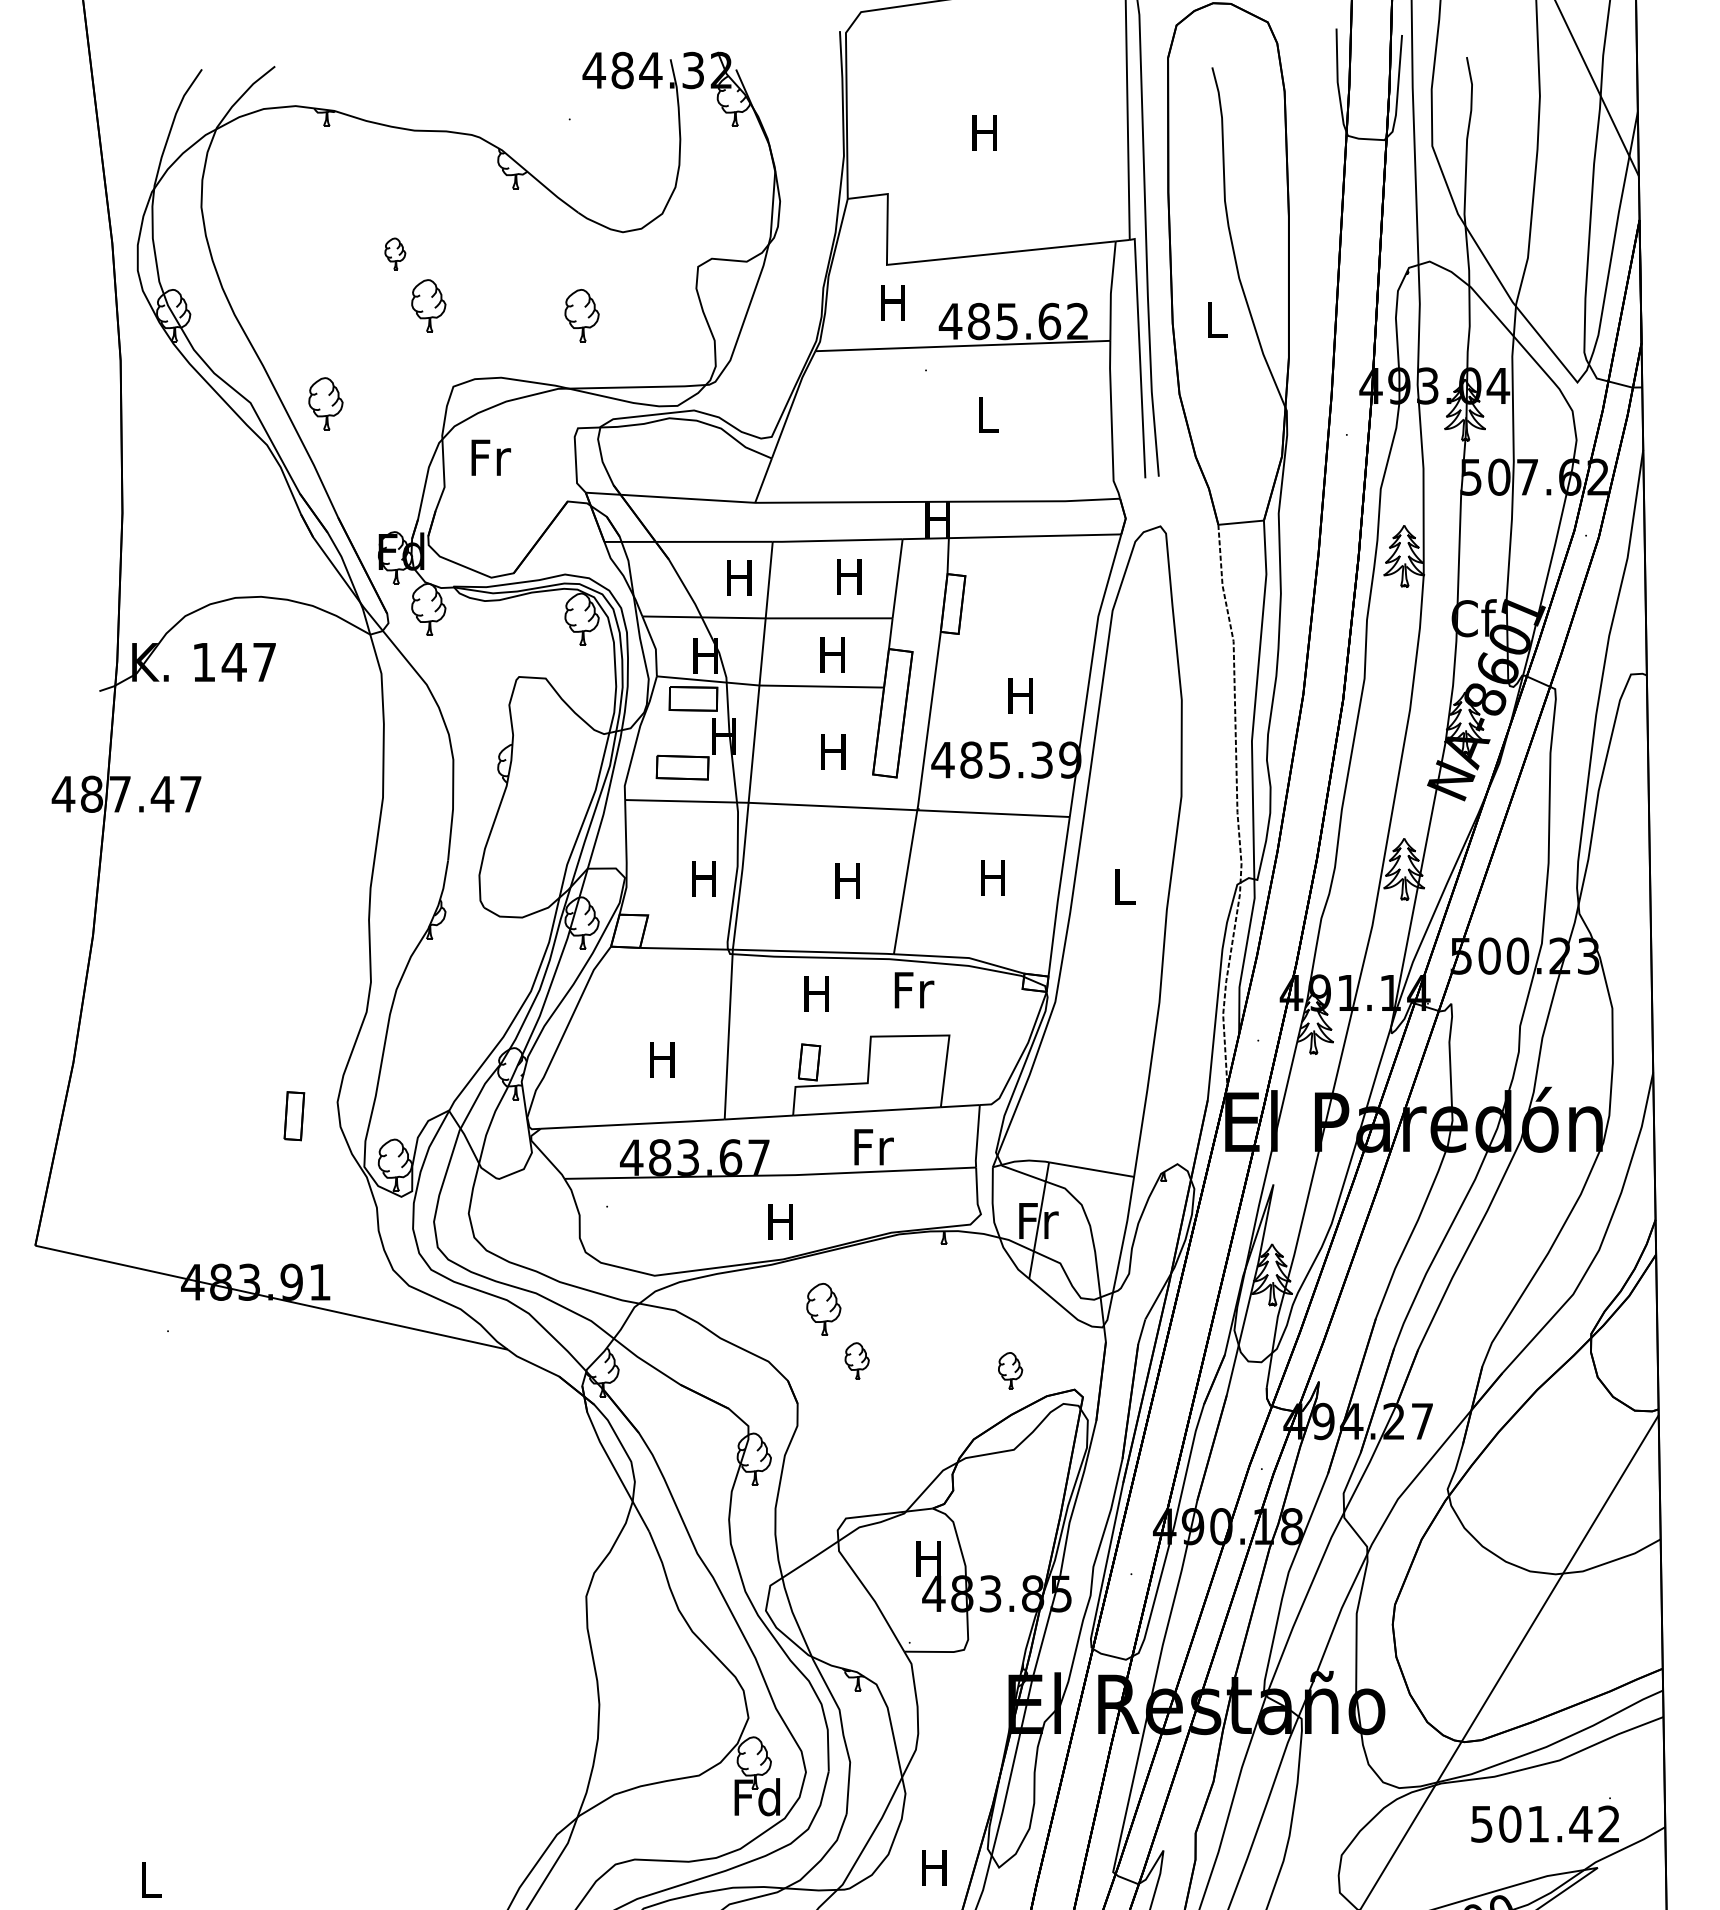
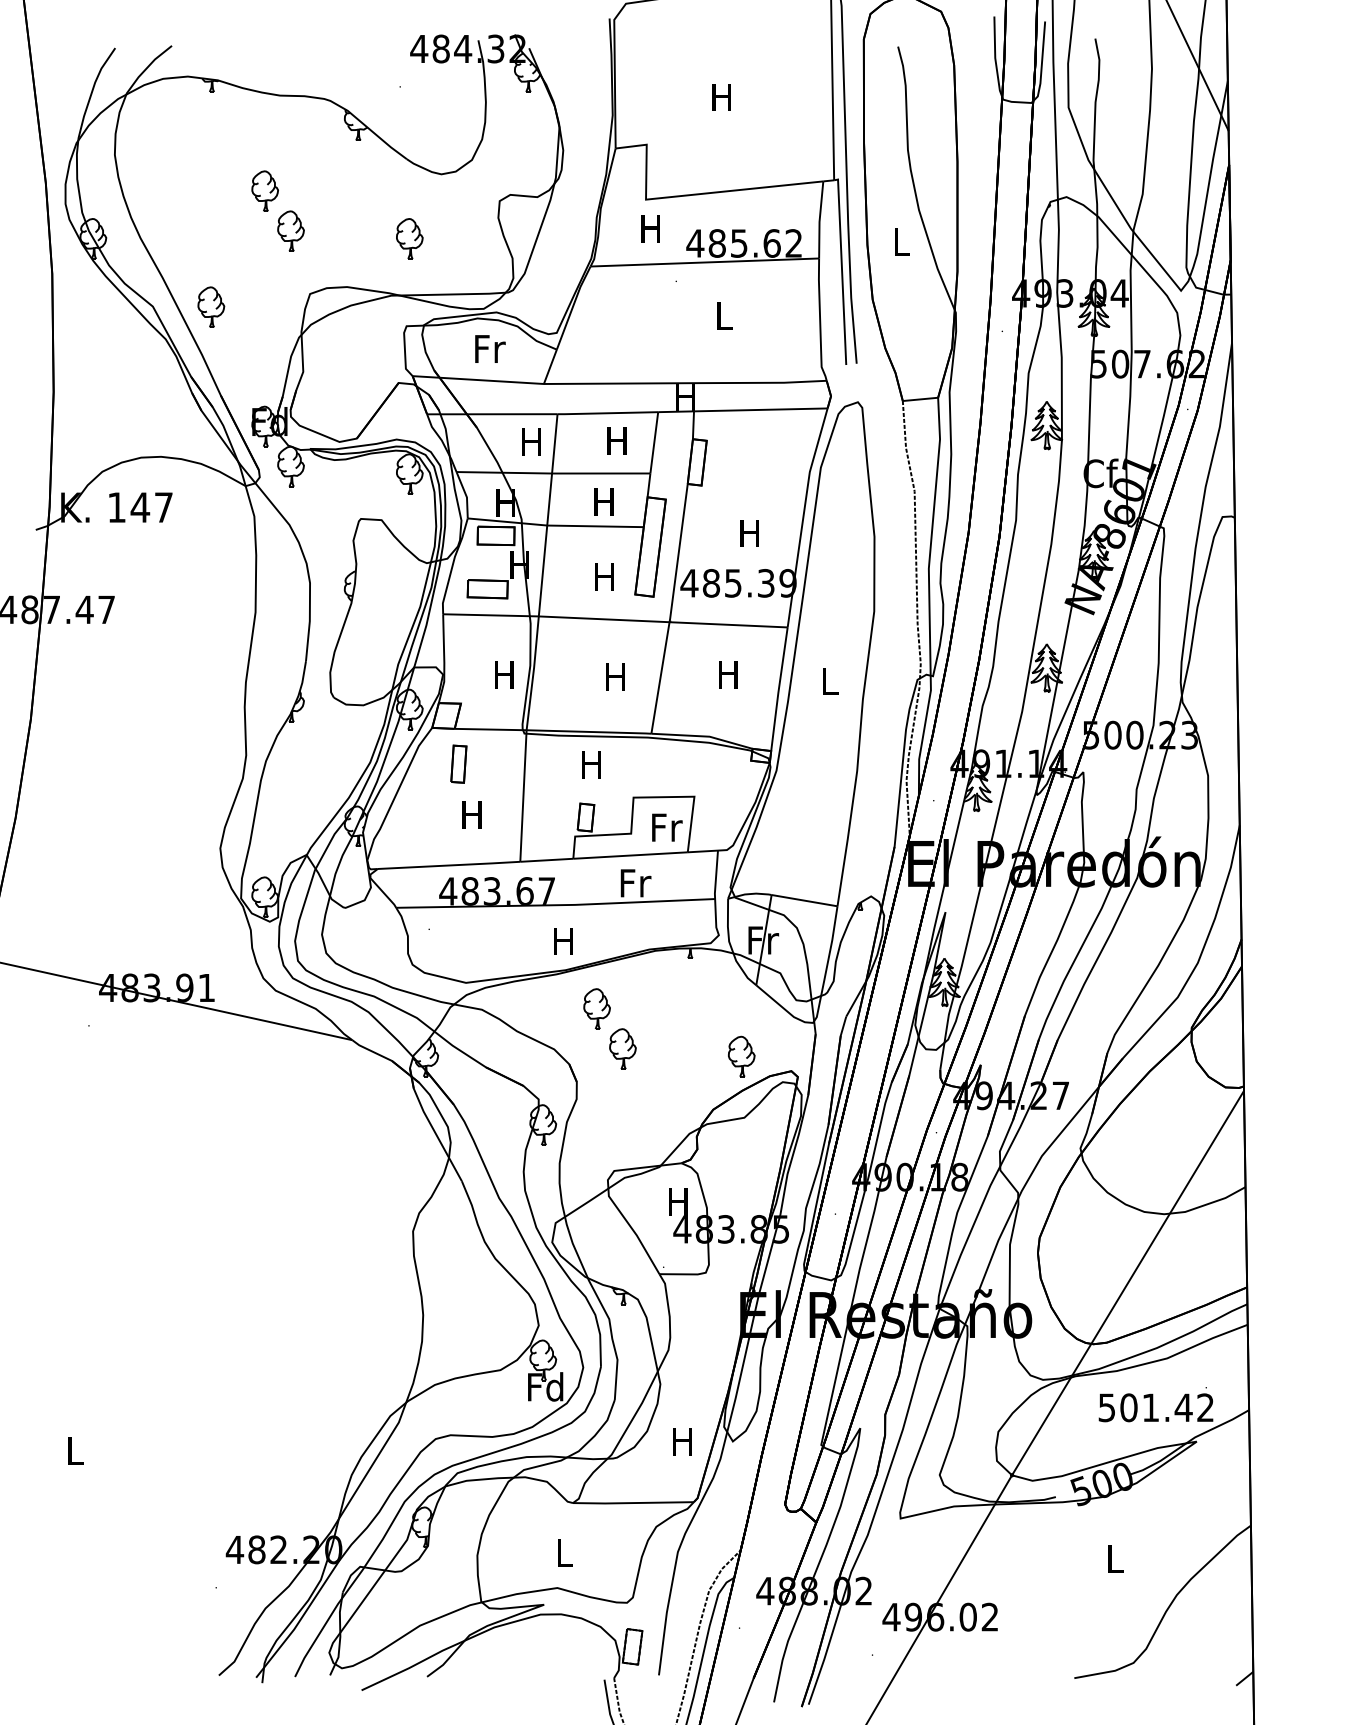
part: (394, 253) -> (264, 190), size x1.67
text: (491, 457) -> (490, 348), moved
text: (914, 990) -> (667, 827), moved
part: (293, 1115) -> (458, 763), moved
part: (856, 1360) -> (622, 1048), size x1.43
part: (1010, 1370) -> (741, 1056), size x1.43

